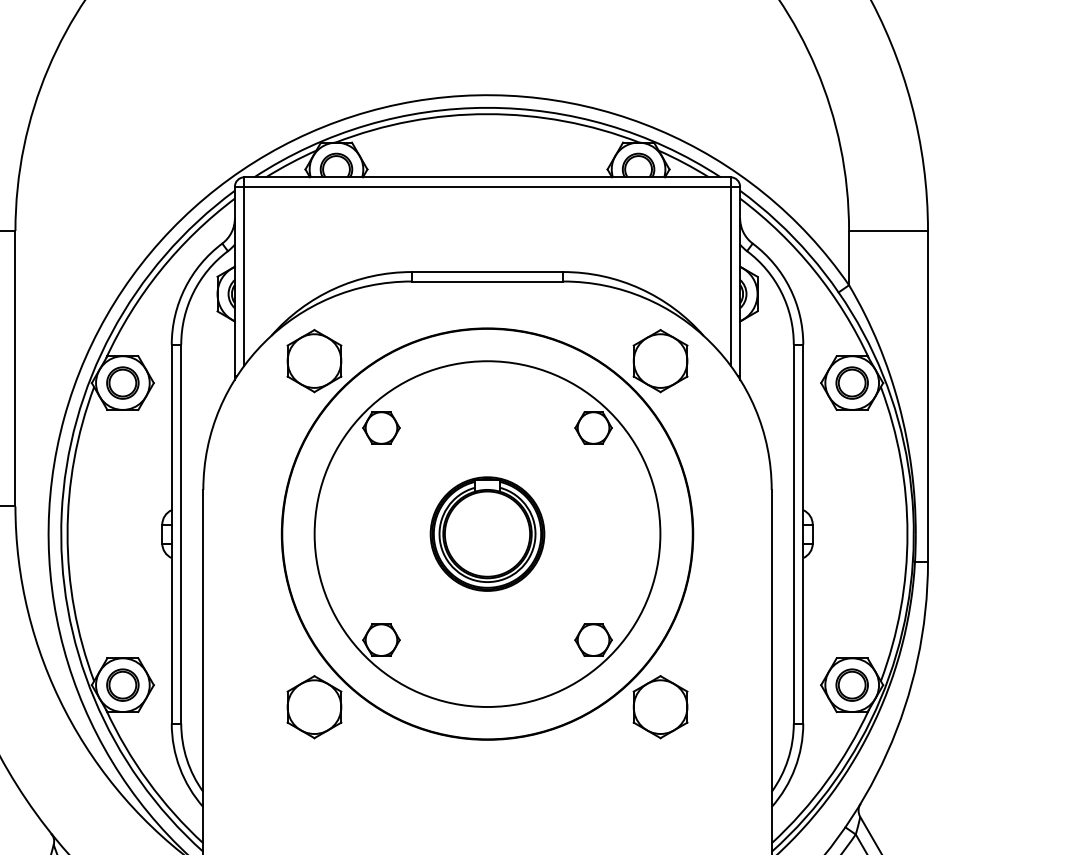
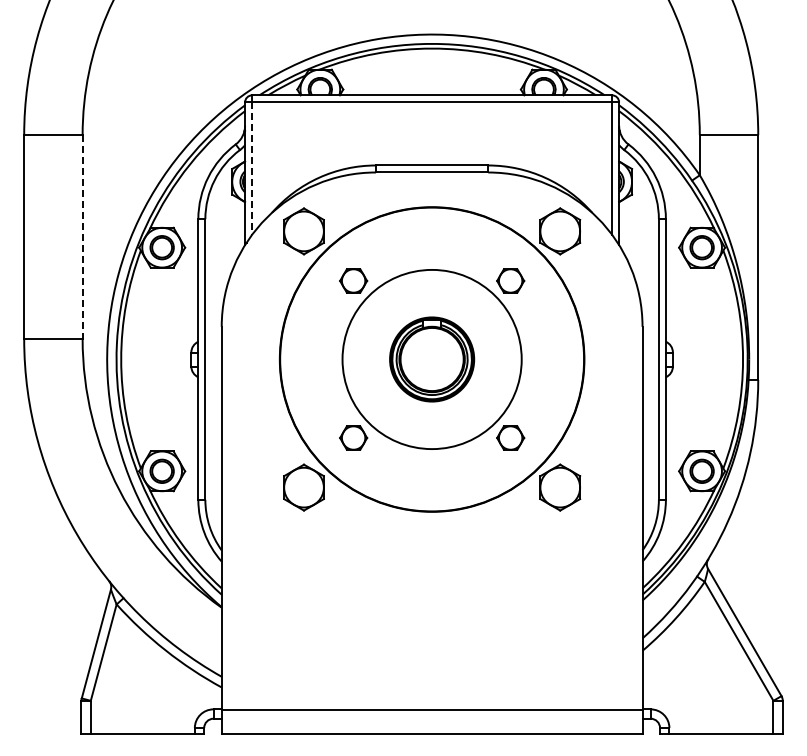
line: (244, 277) -> (252, 169), solid -> dashed
line: (15, 369) -> (82, 237), solid -> dashed
circle: (488, 534) -> (432, 359), size x0.7

